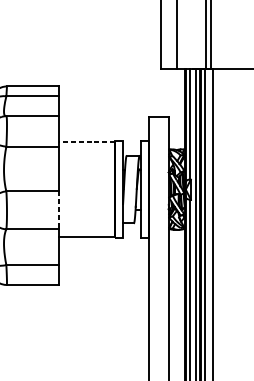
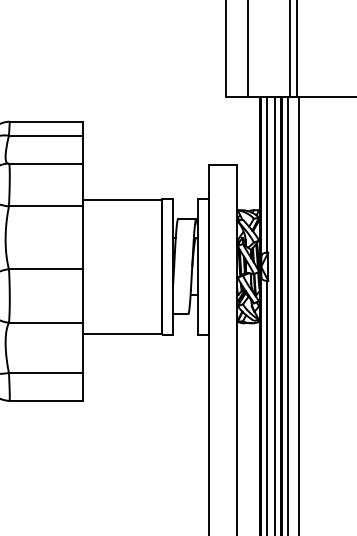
line: (87, 142) -> (122, 200), dashed -> solid
line: (58, 210) -> (82, 295), dashed -> solid

